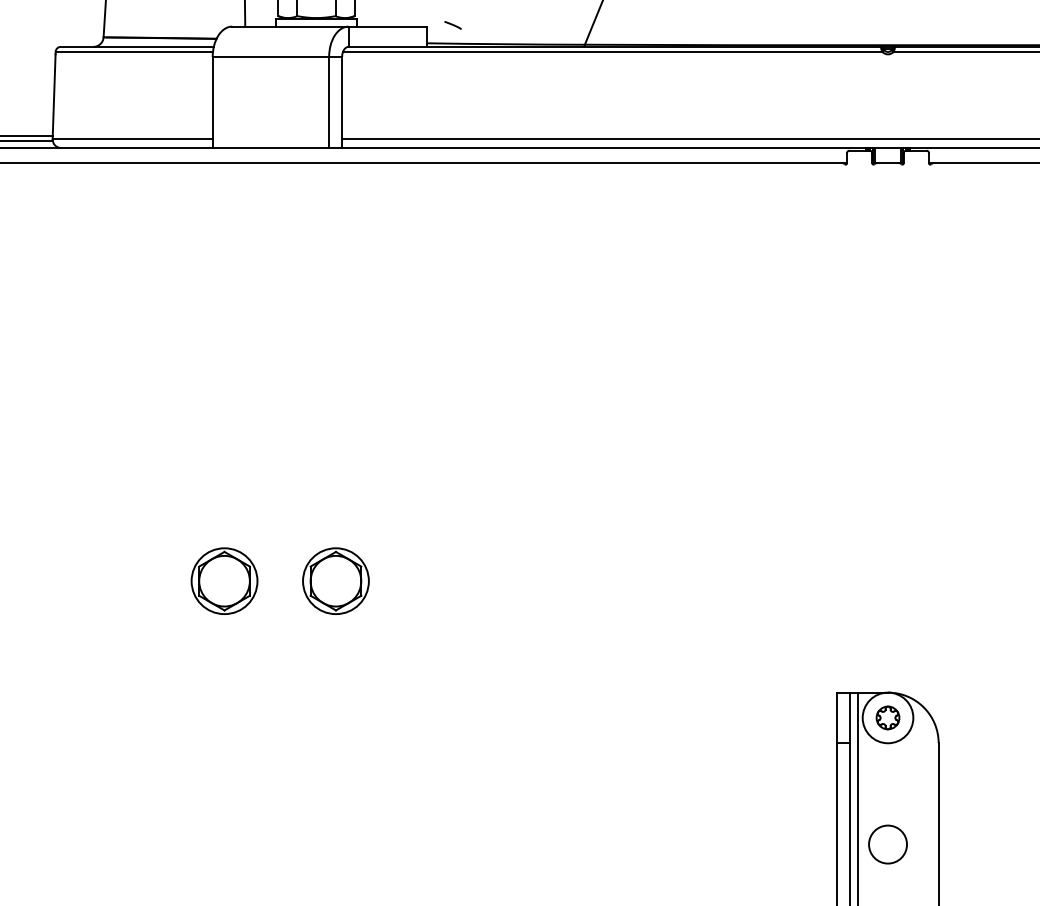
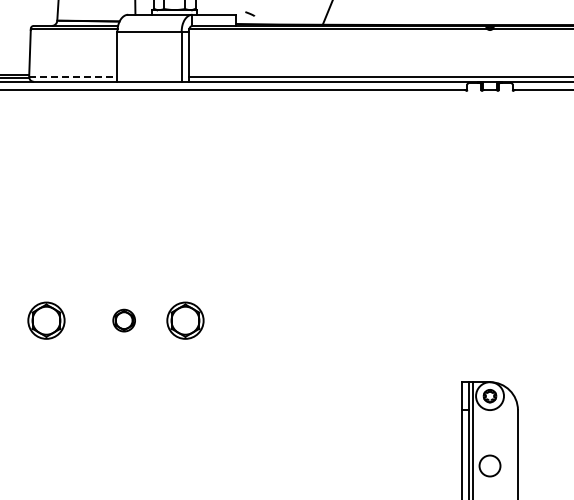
line: (132, 138) -> (73, 76), solid -> dashed
part: (84, 580) -> (46, 320), added
part: (225, 580) -> (124, 320), size x0.6

